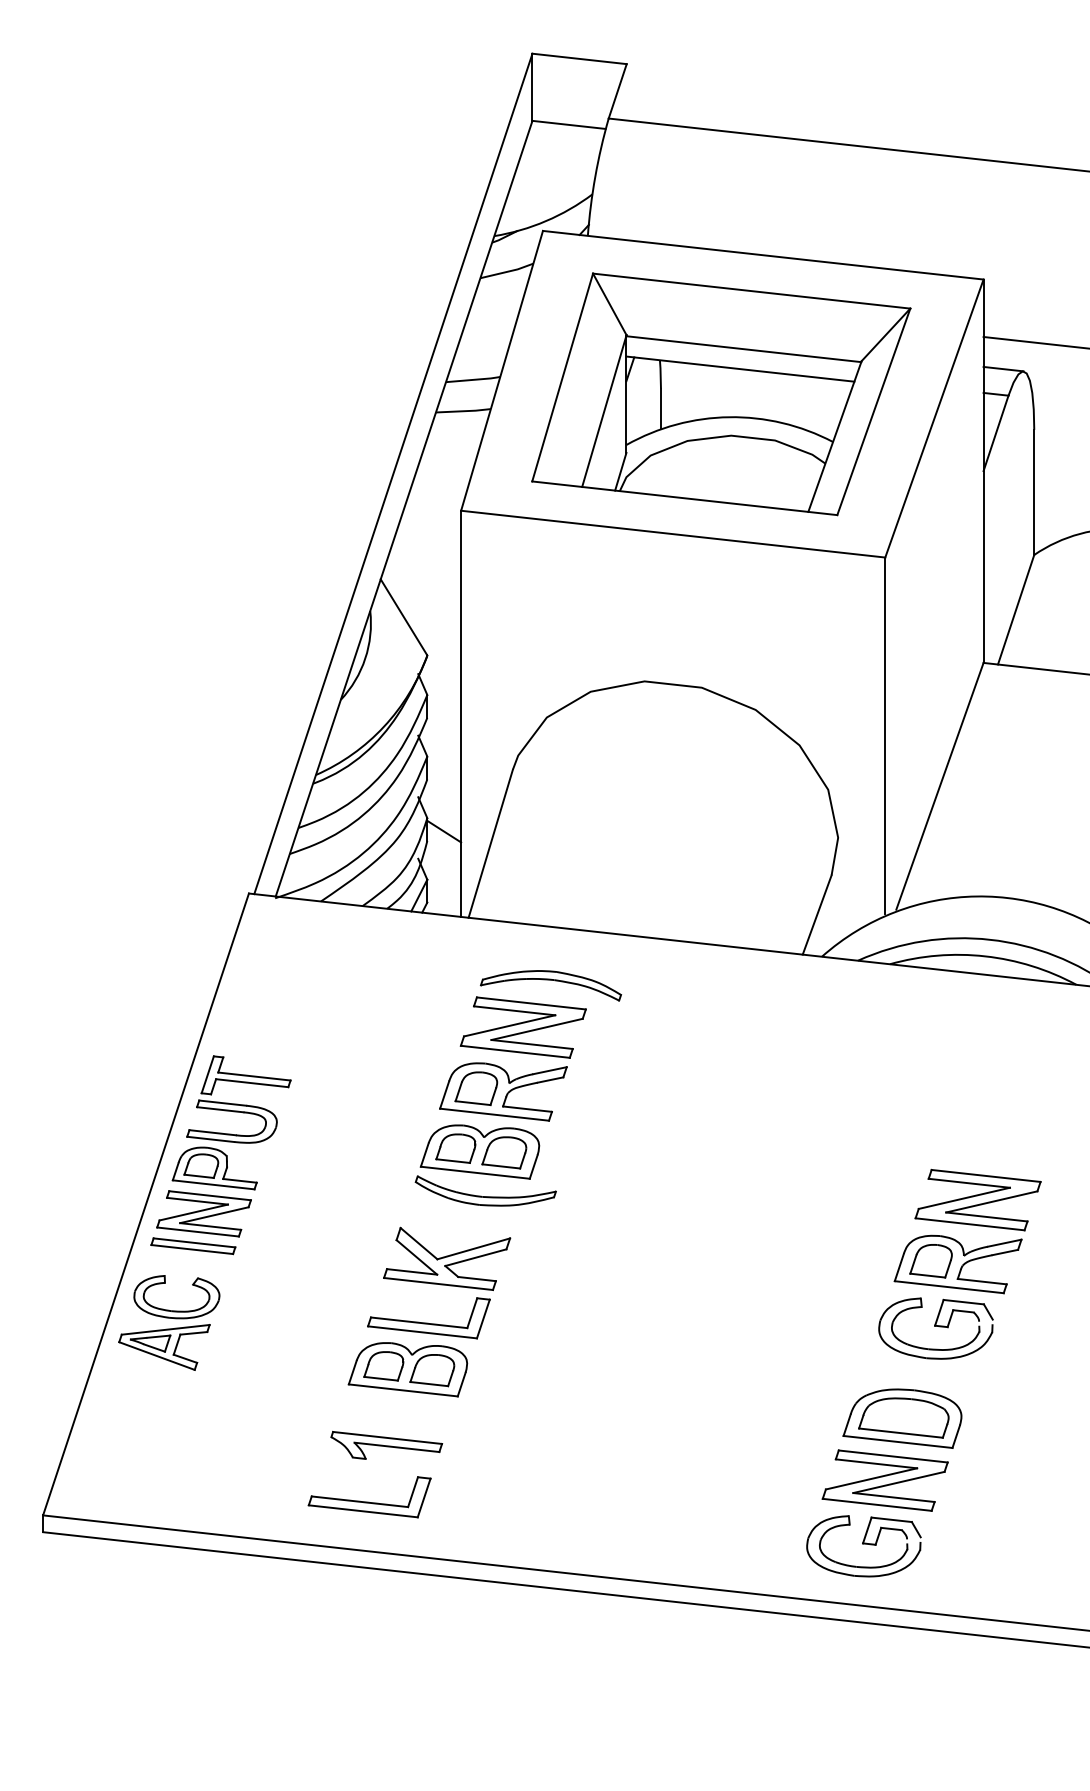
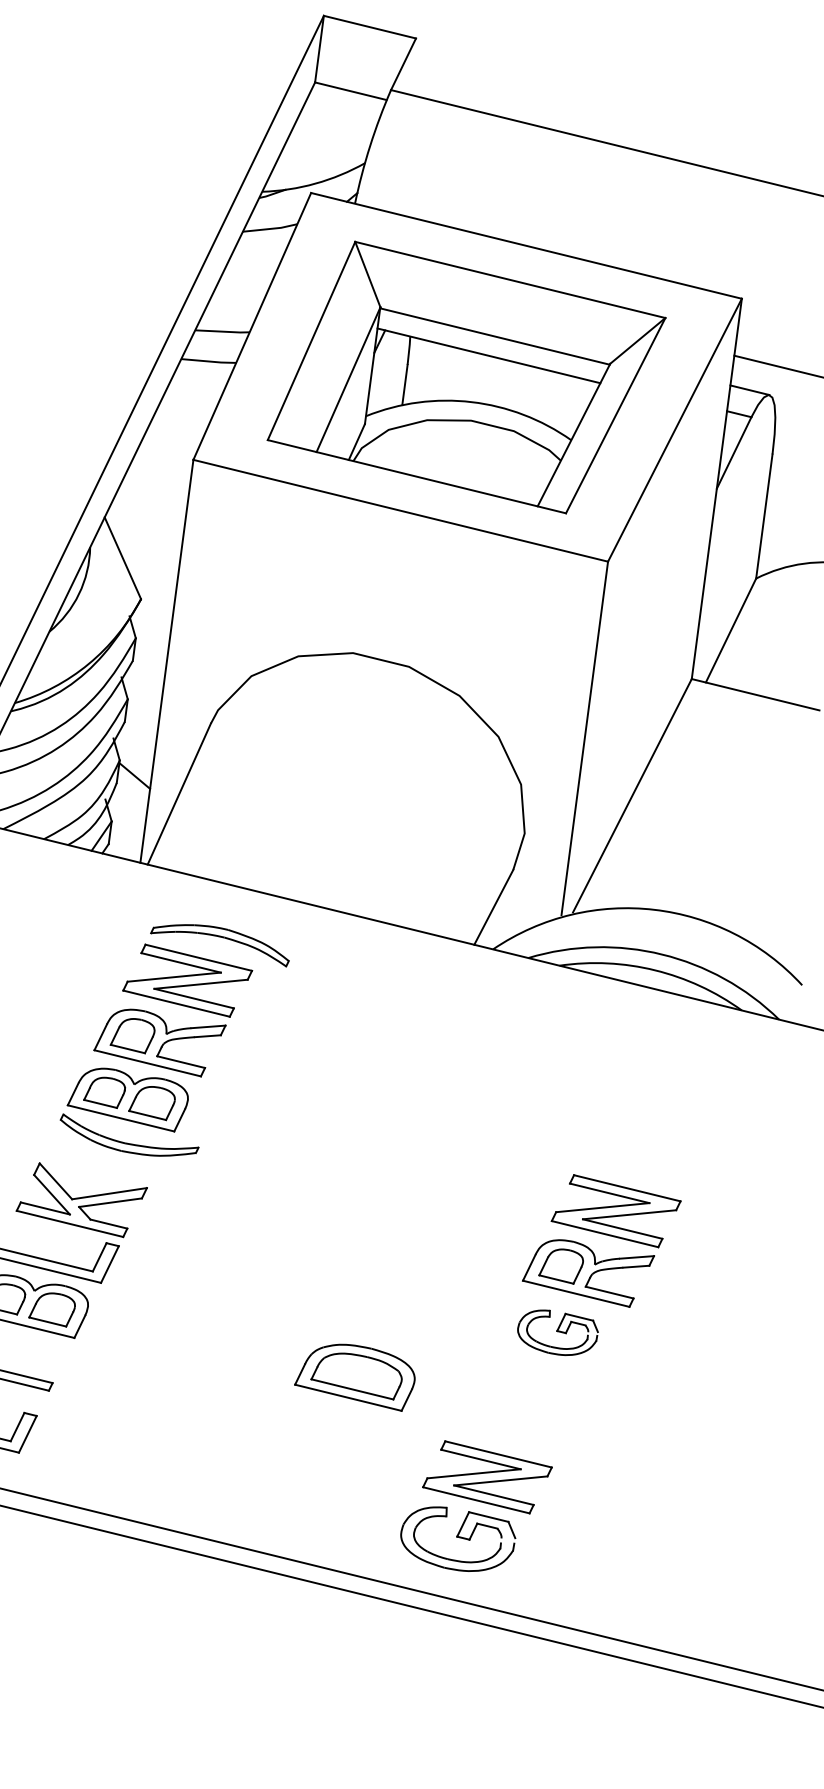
part: (935, 1328) -> (557, 1332), size x0.7
part: (902, 1418) -> (355, 1375), moved

